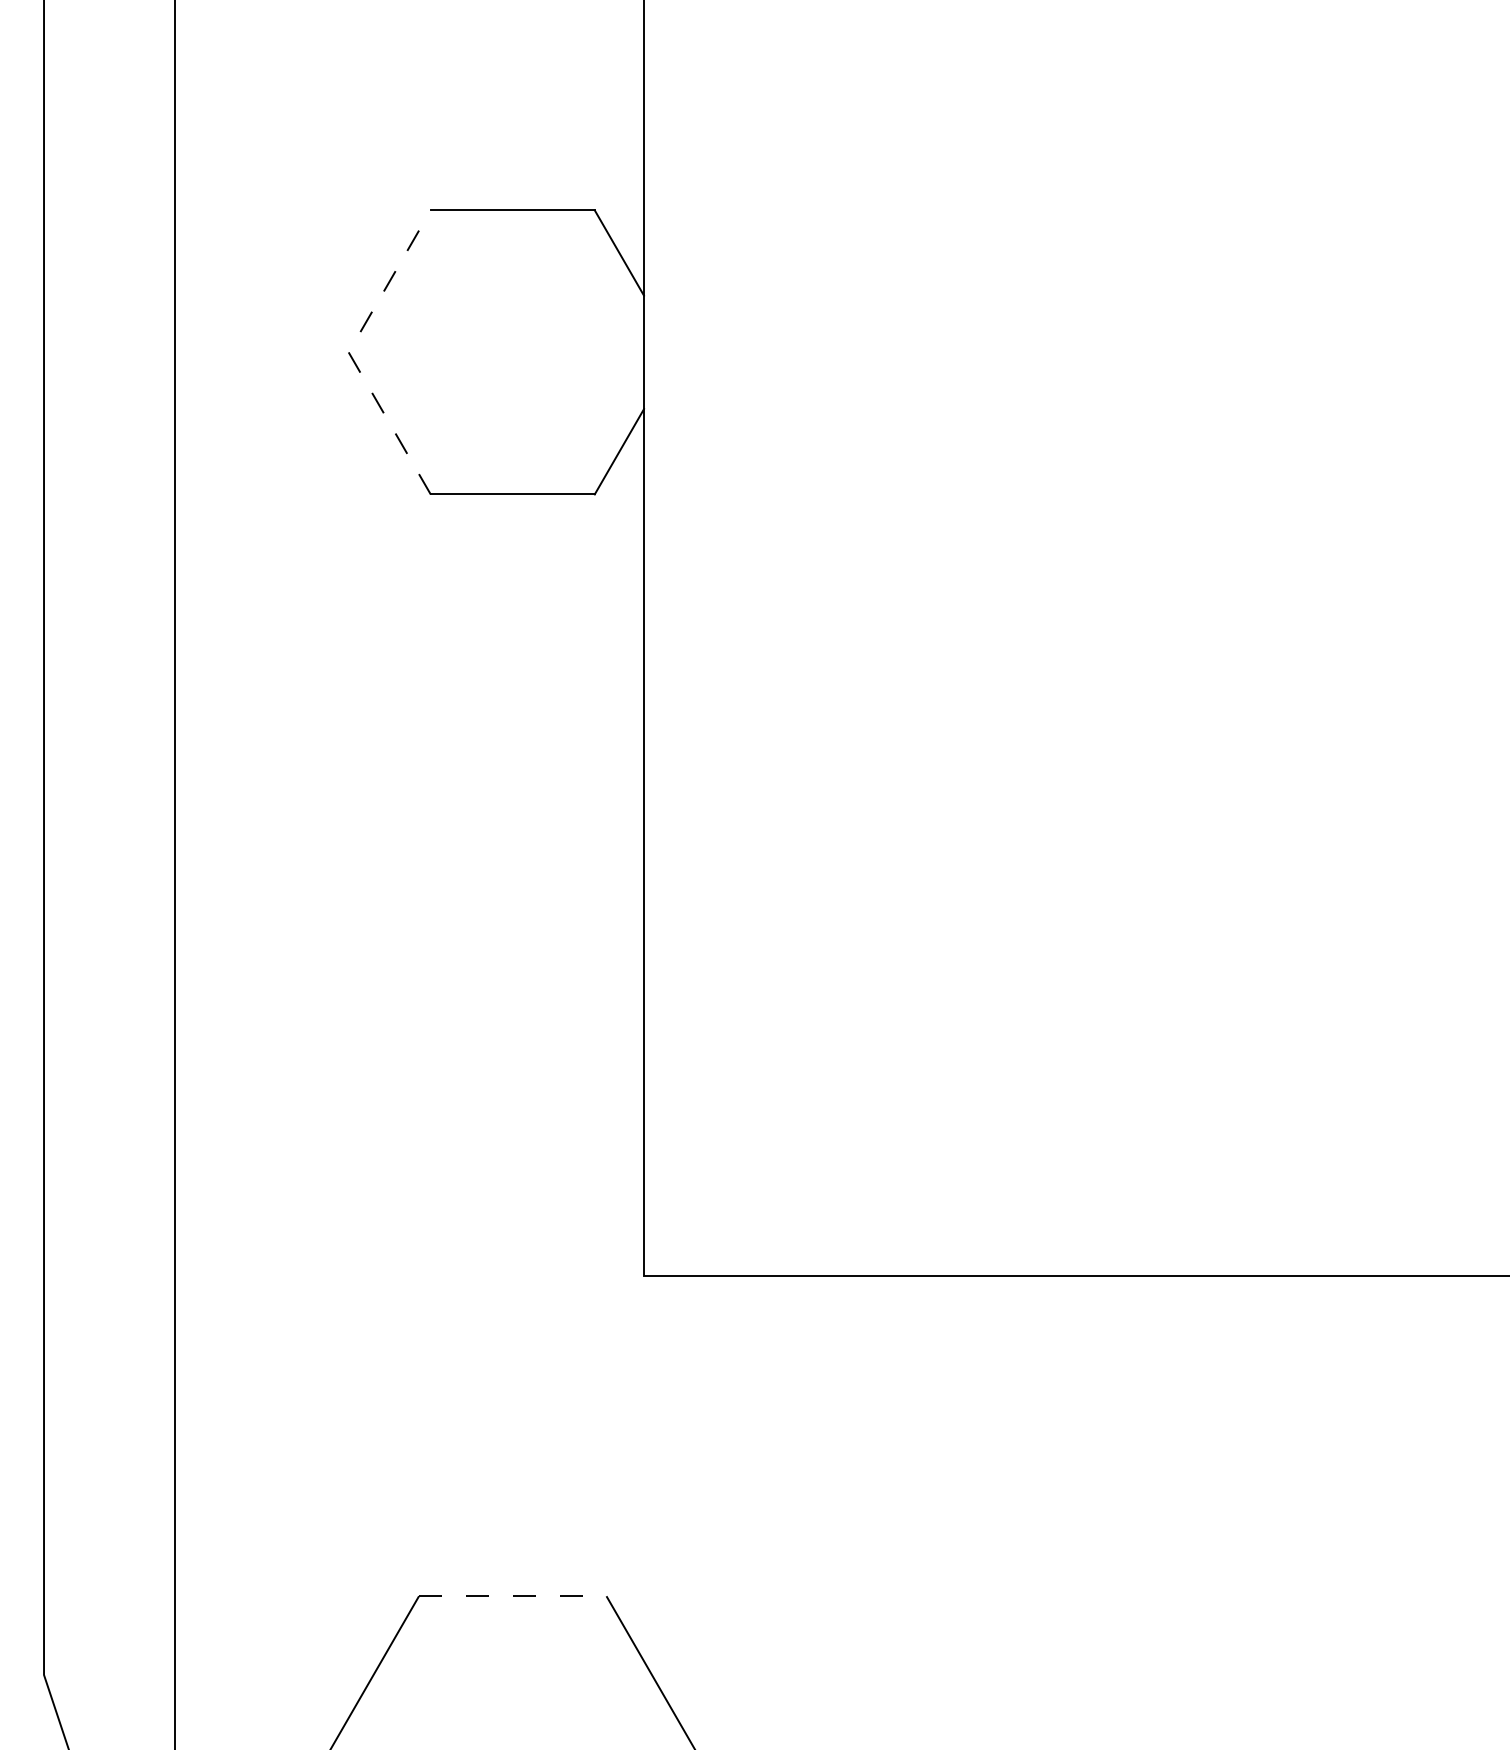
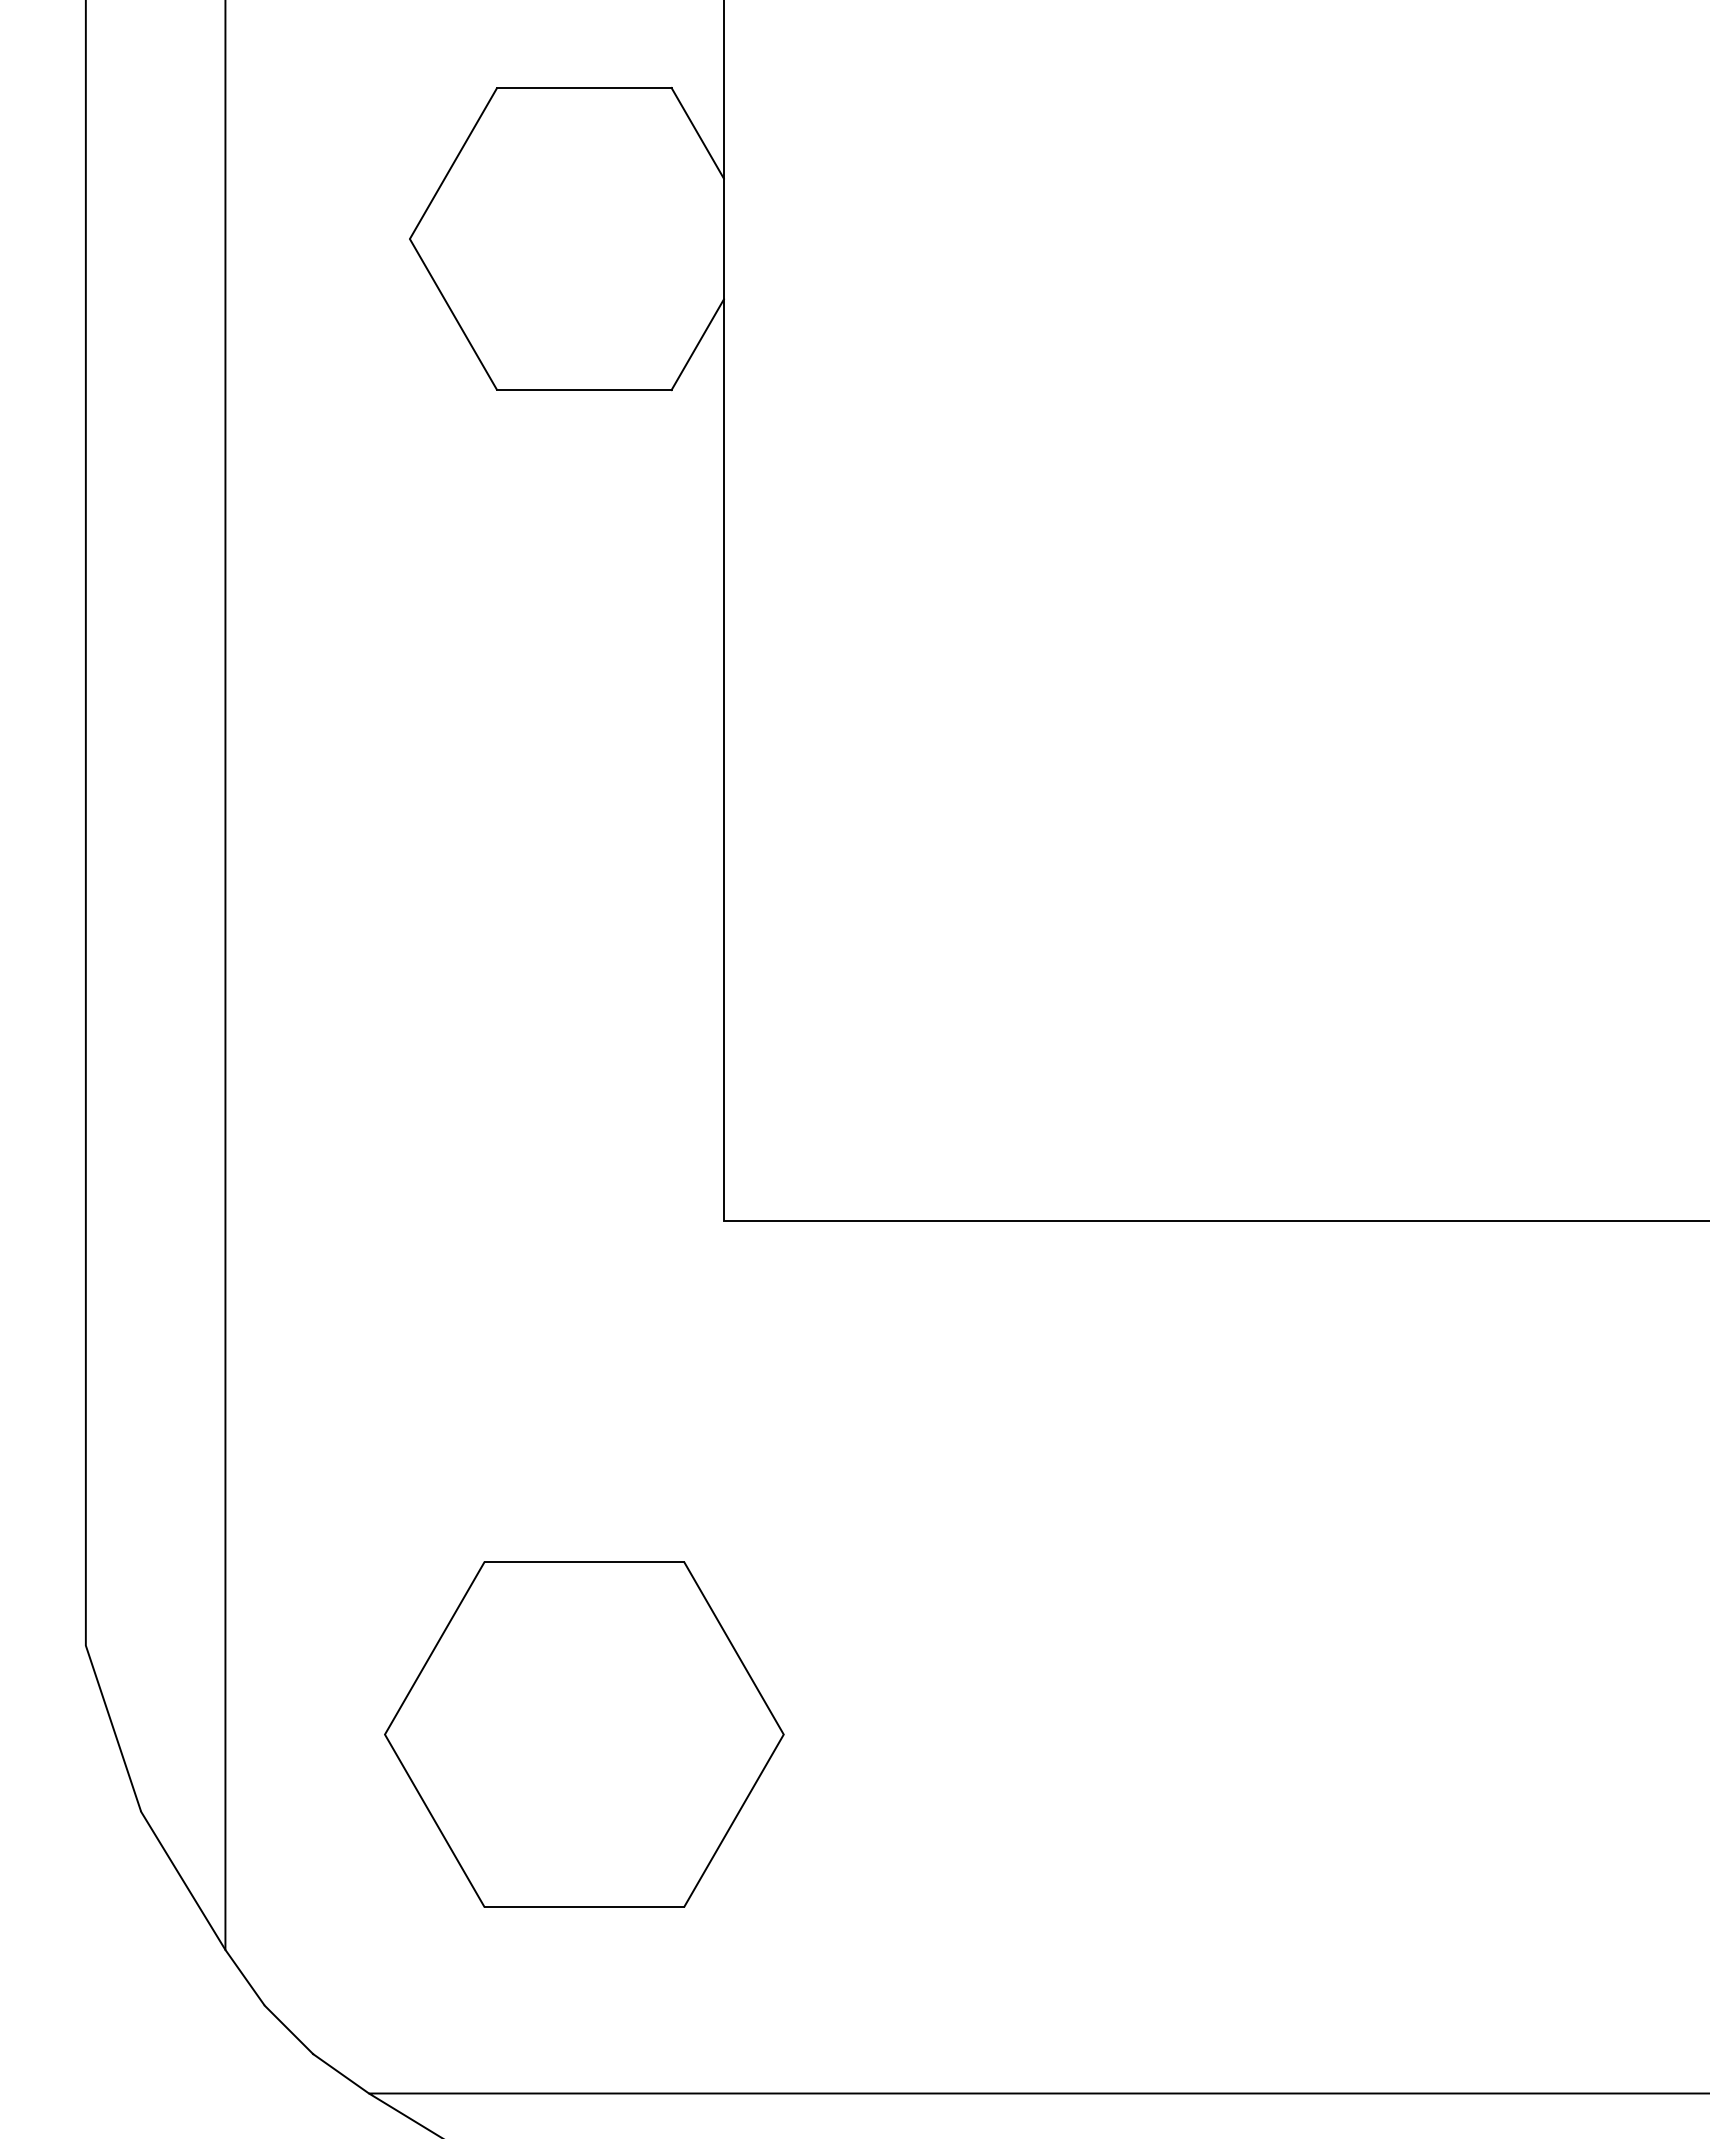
line: (348, 352) -> (409, 239), dashed -> solid
line: (512, 1595) -> (584, 1561), dashed -> solid

